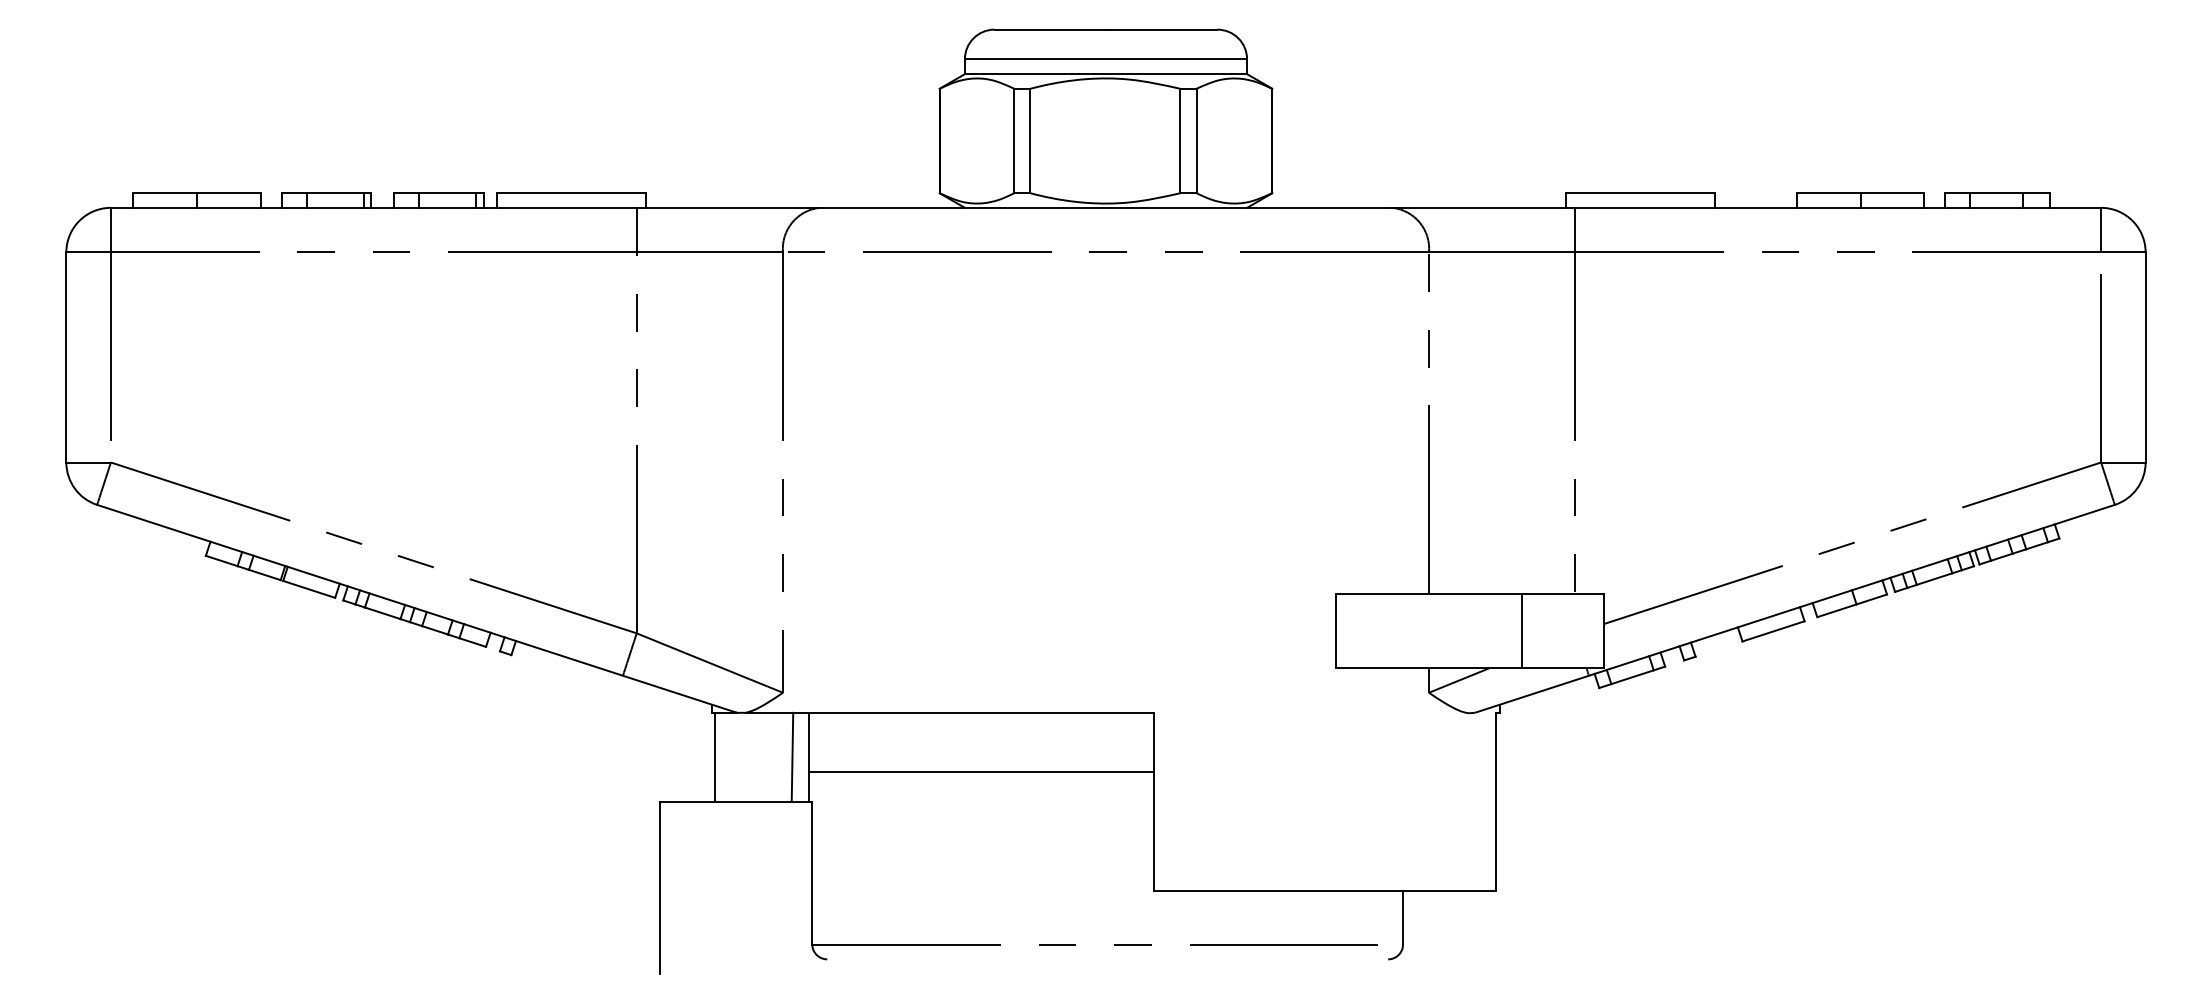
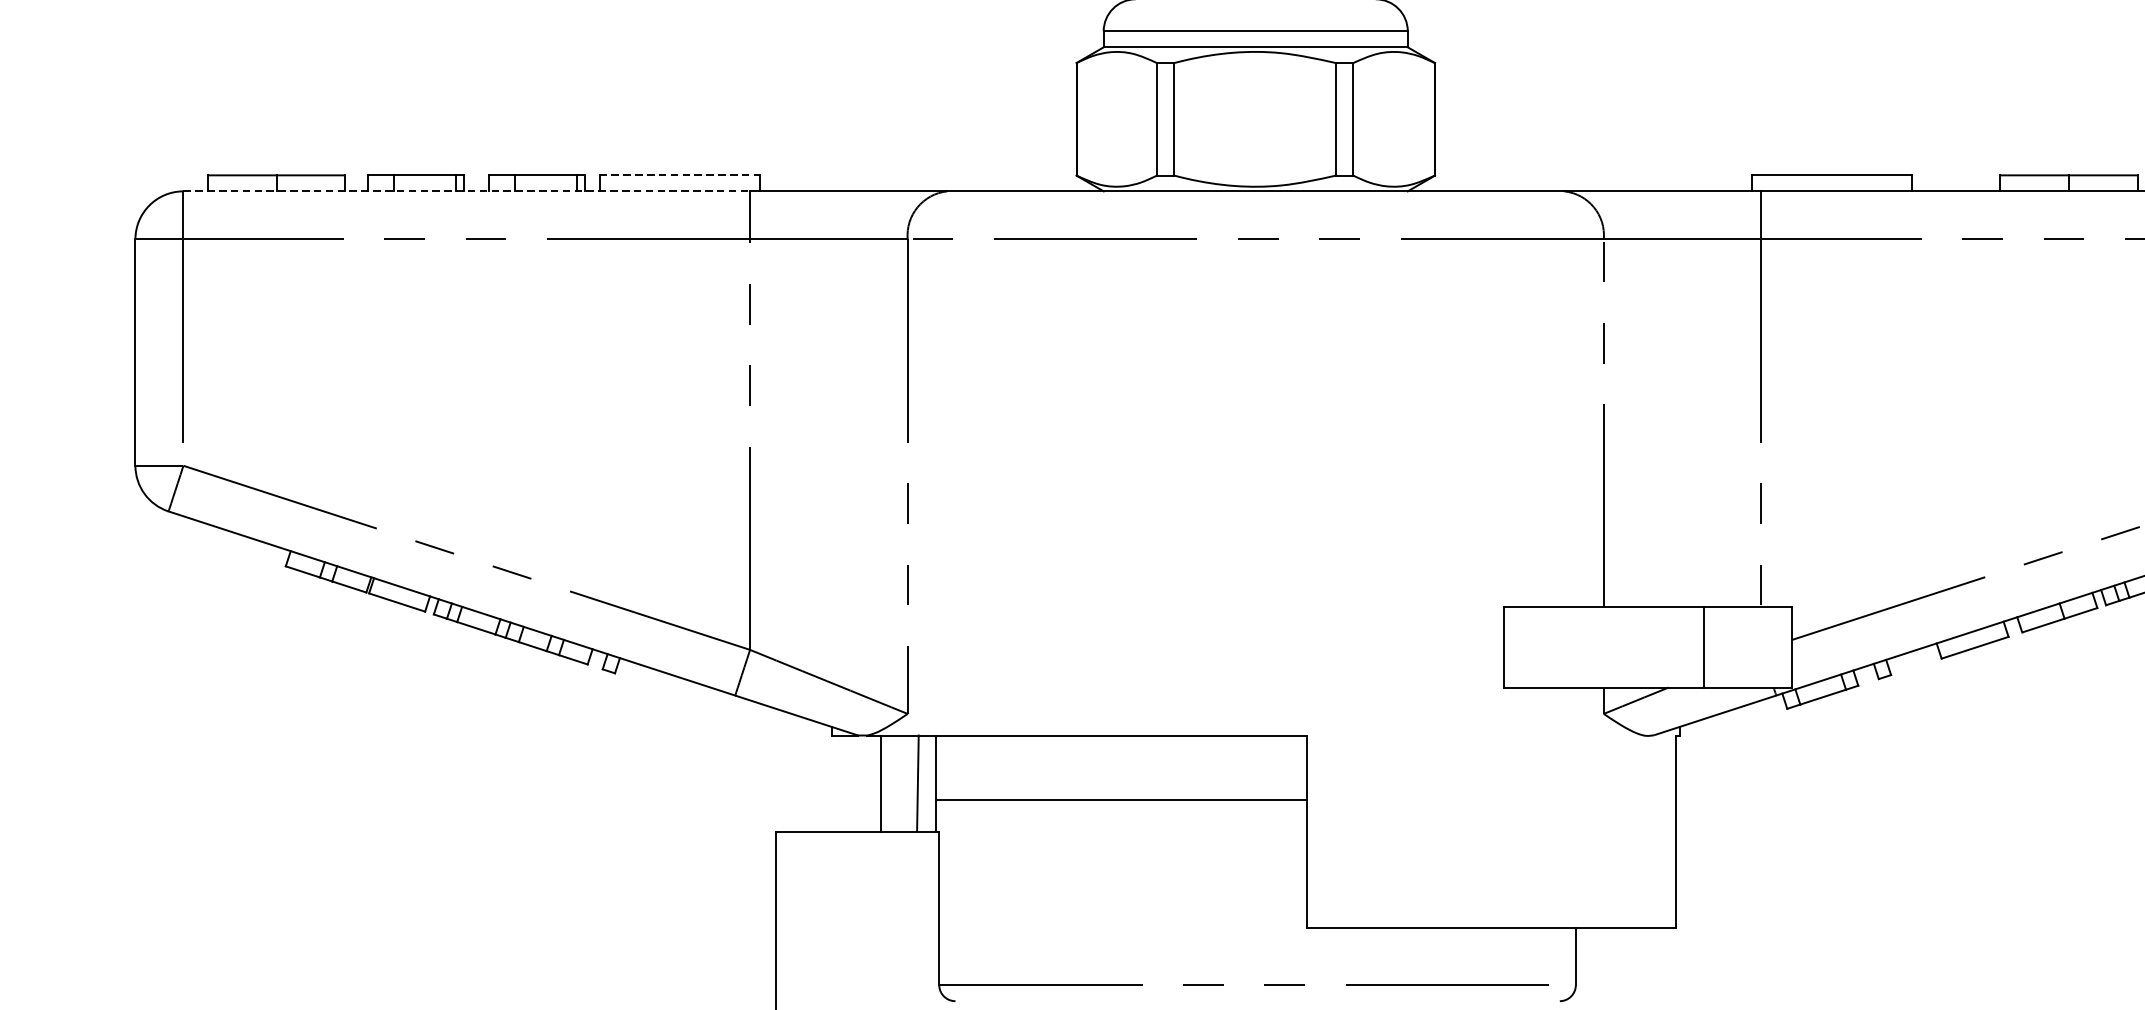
line: (571, 193) -> (679, 175), solid -> dashed
line: (373, 207) -> (466, 190), solid -> dashed
line: (715, 756) -> (881, 782), moved

